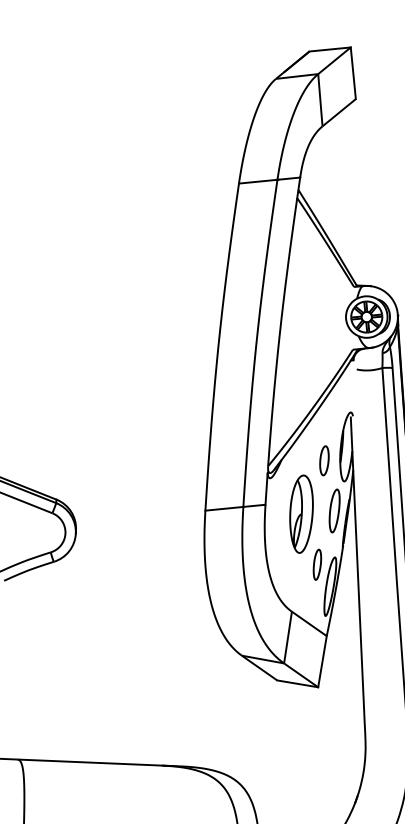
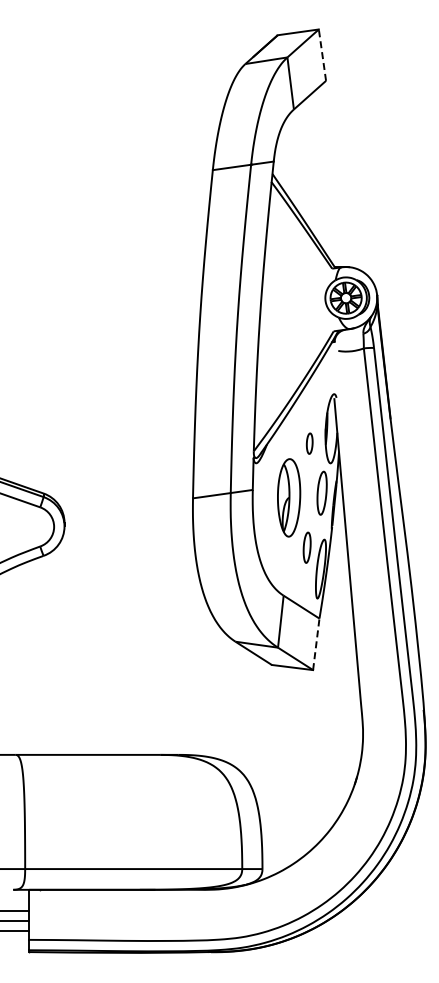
line: (353, 73) -> (322, 55), solid -> dashed
part: (324, 460) -> (309, 443), size x0.7
line: (322, 661) -> (316, 644), solid -> dashed

